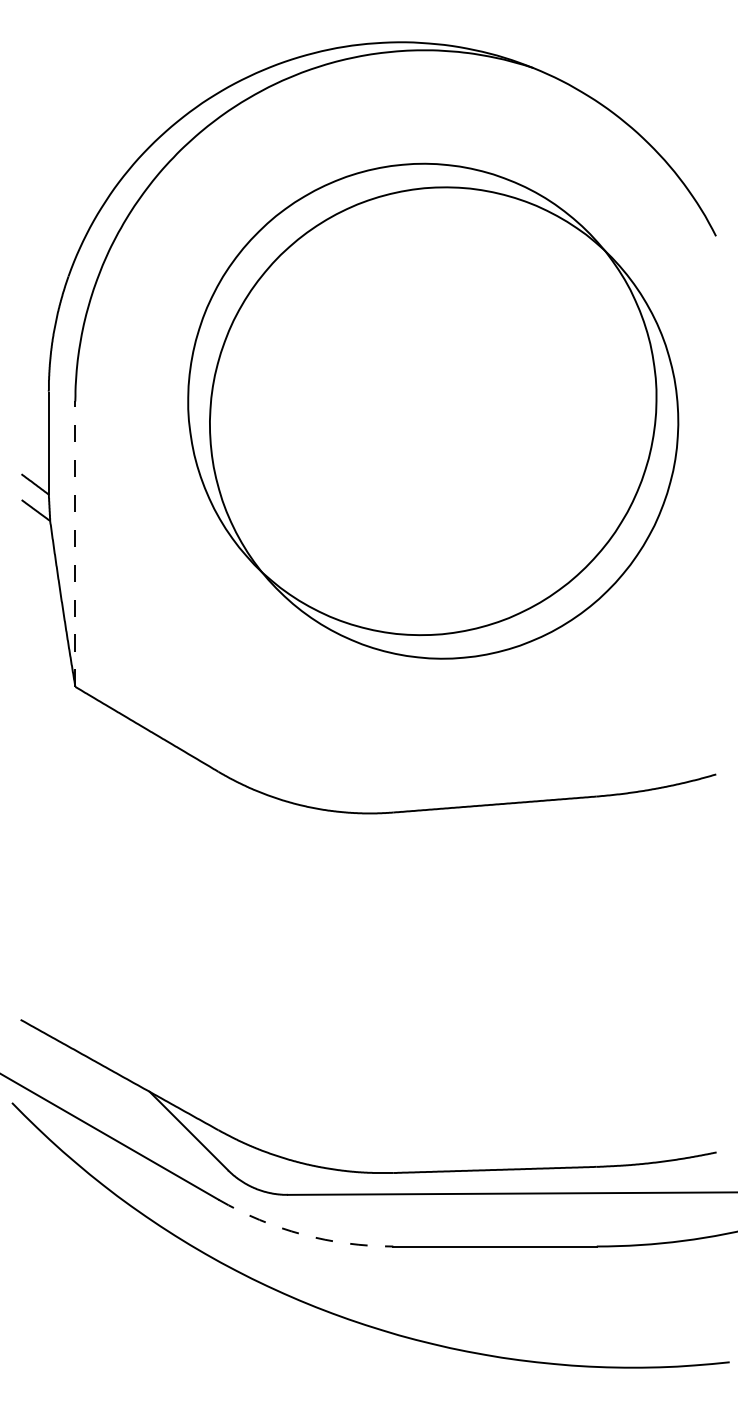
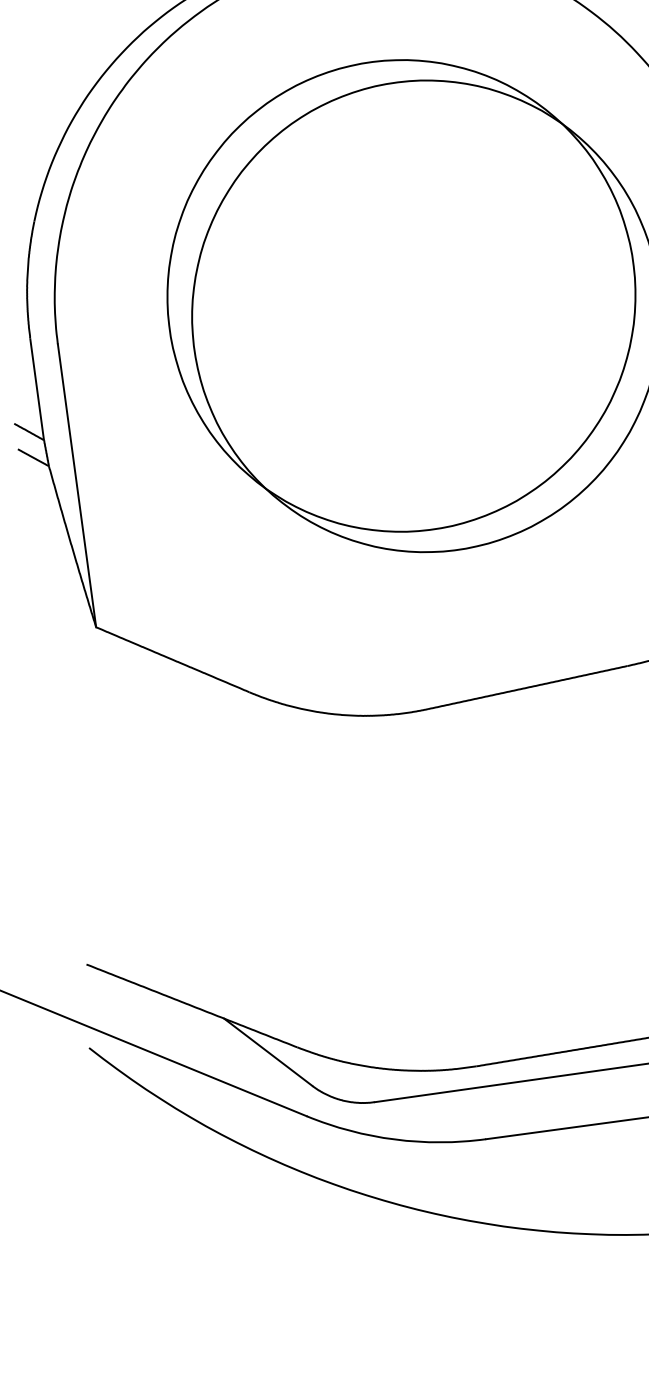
line: (75, 544) -> (77, 486), dashed -> solid
arc: (302, 1234) -> (394, 1139), dashed -> solid

